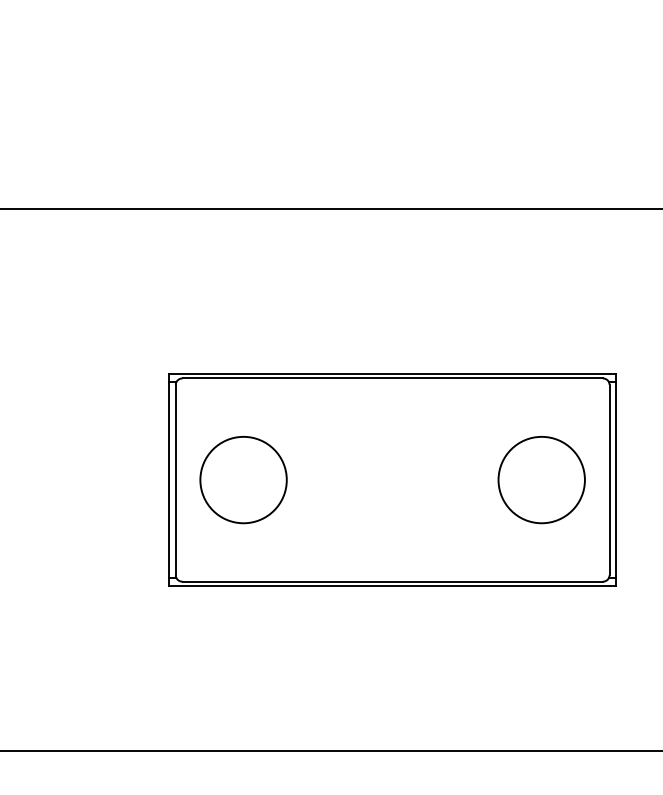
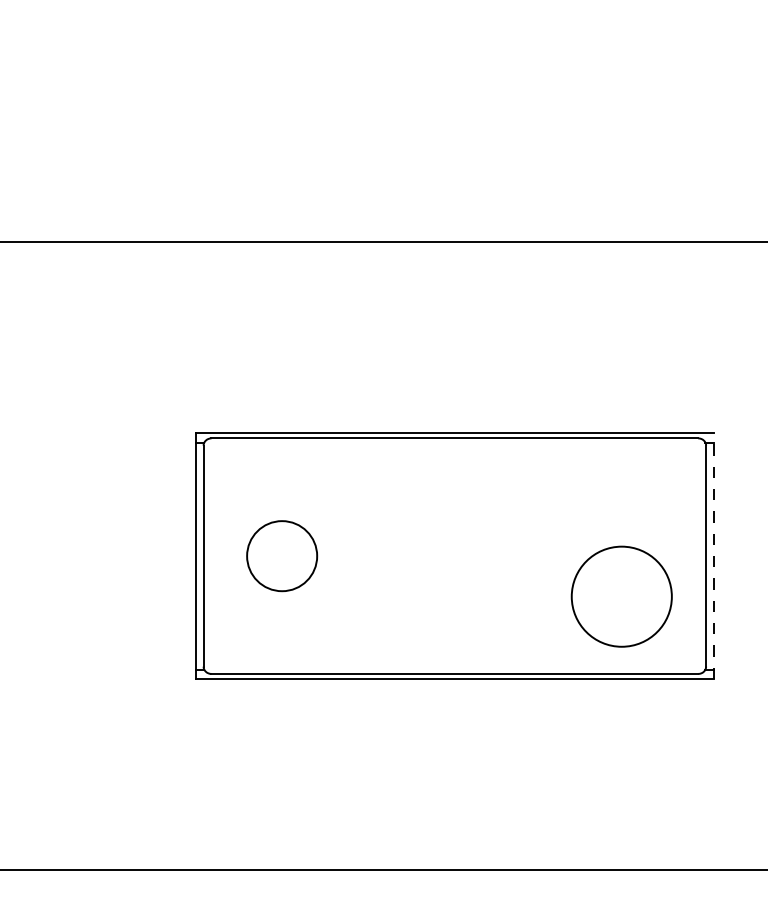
circle: (243, 479) -> (282, 555), size x0.7
circle: (541, 480) -> (621, 597), moved
line: (616, 480) -> (714, 556), solid -> dashed

